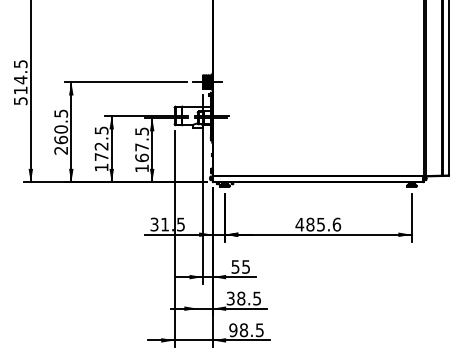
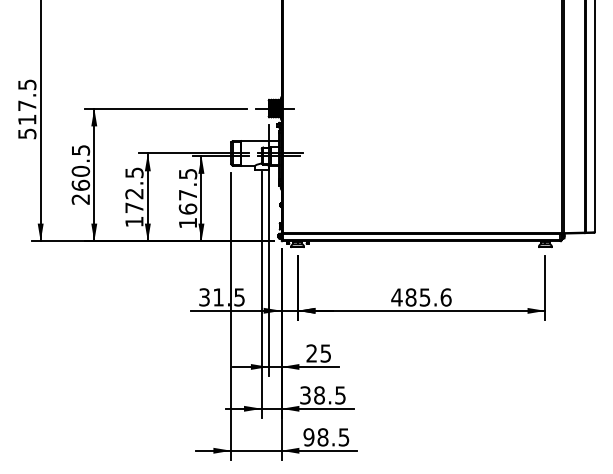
text: (20, 79) -> (27, 105), 514.5 -> 517.5
line: (197, 222) -> (261, 294), added
text: (235, 266) -> (311, 353), 55 -> 25

